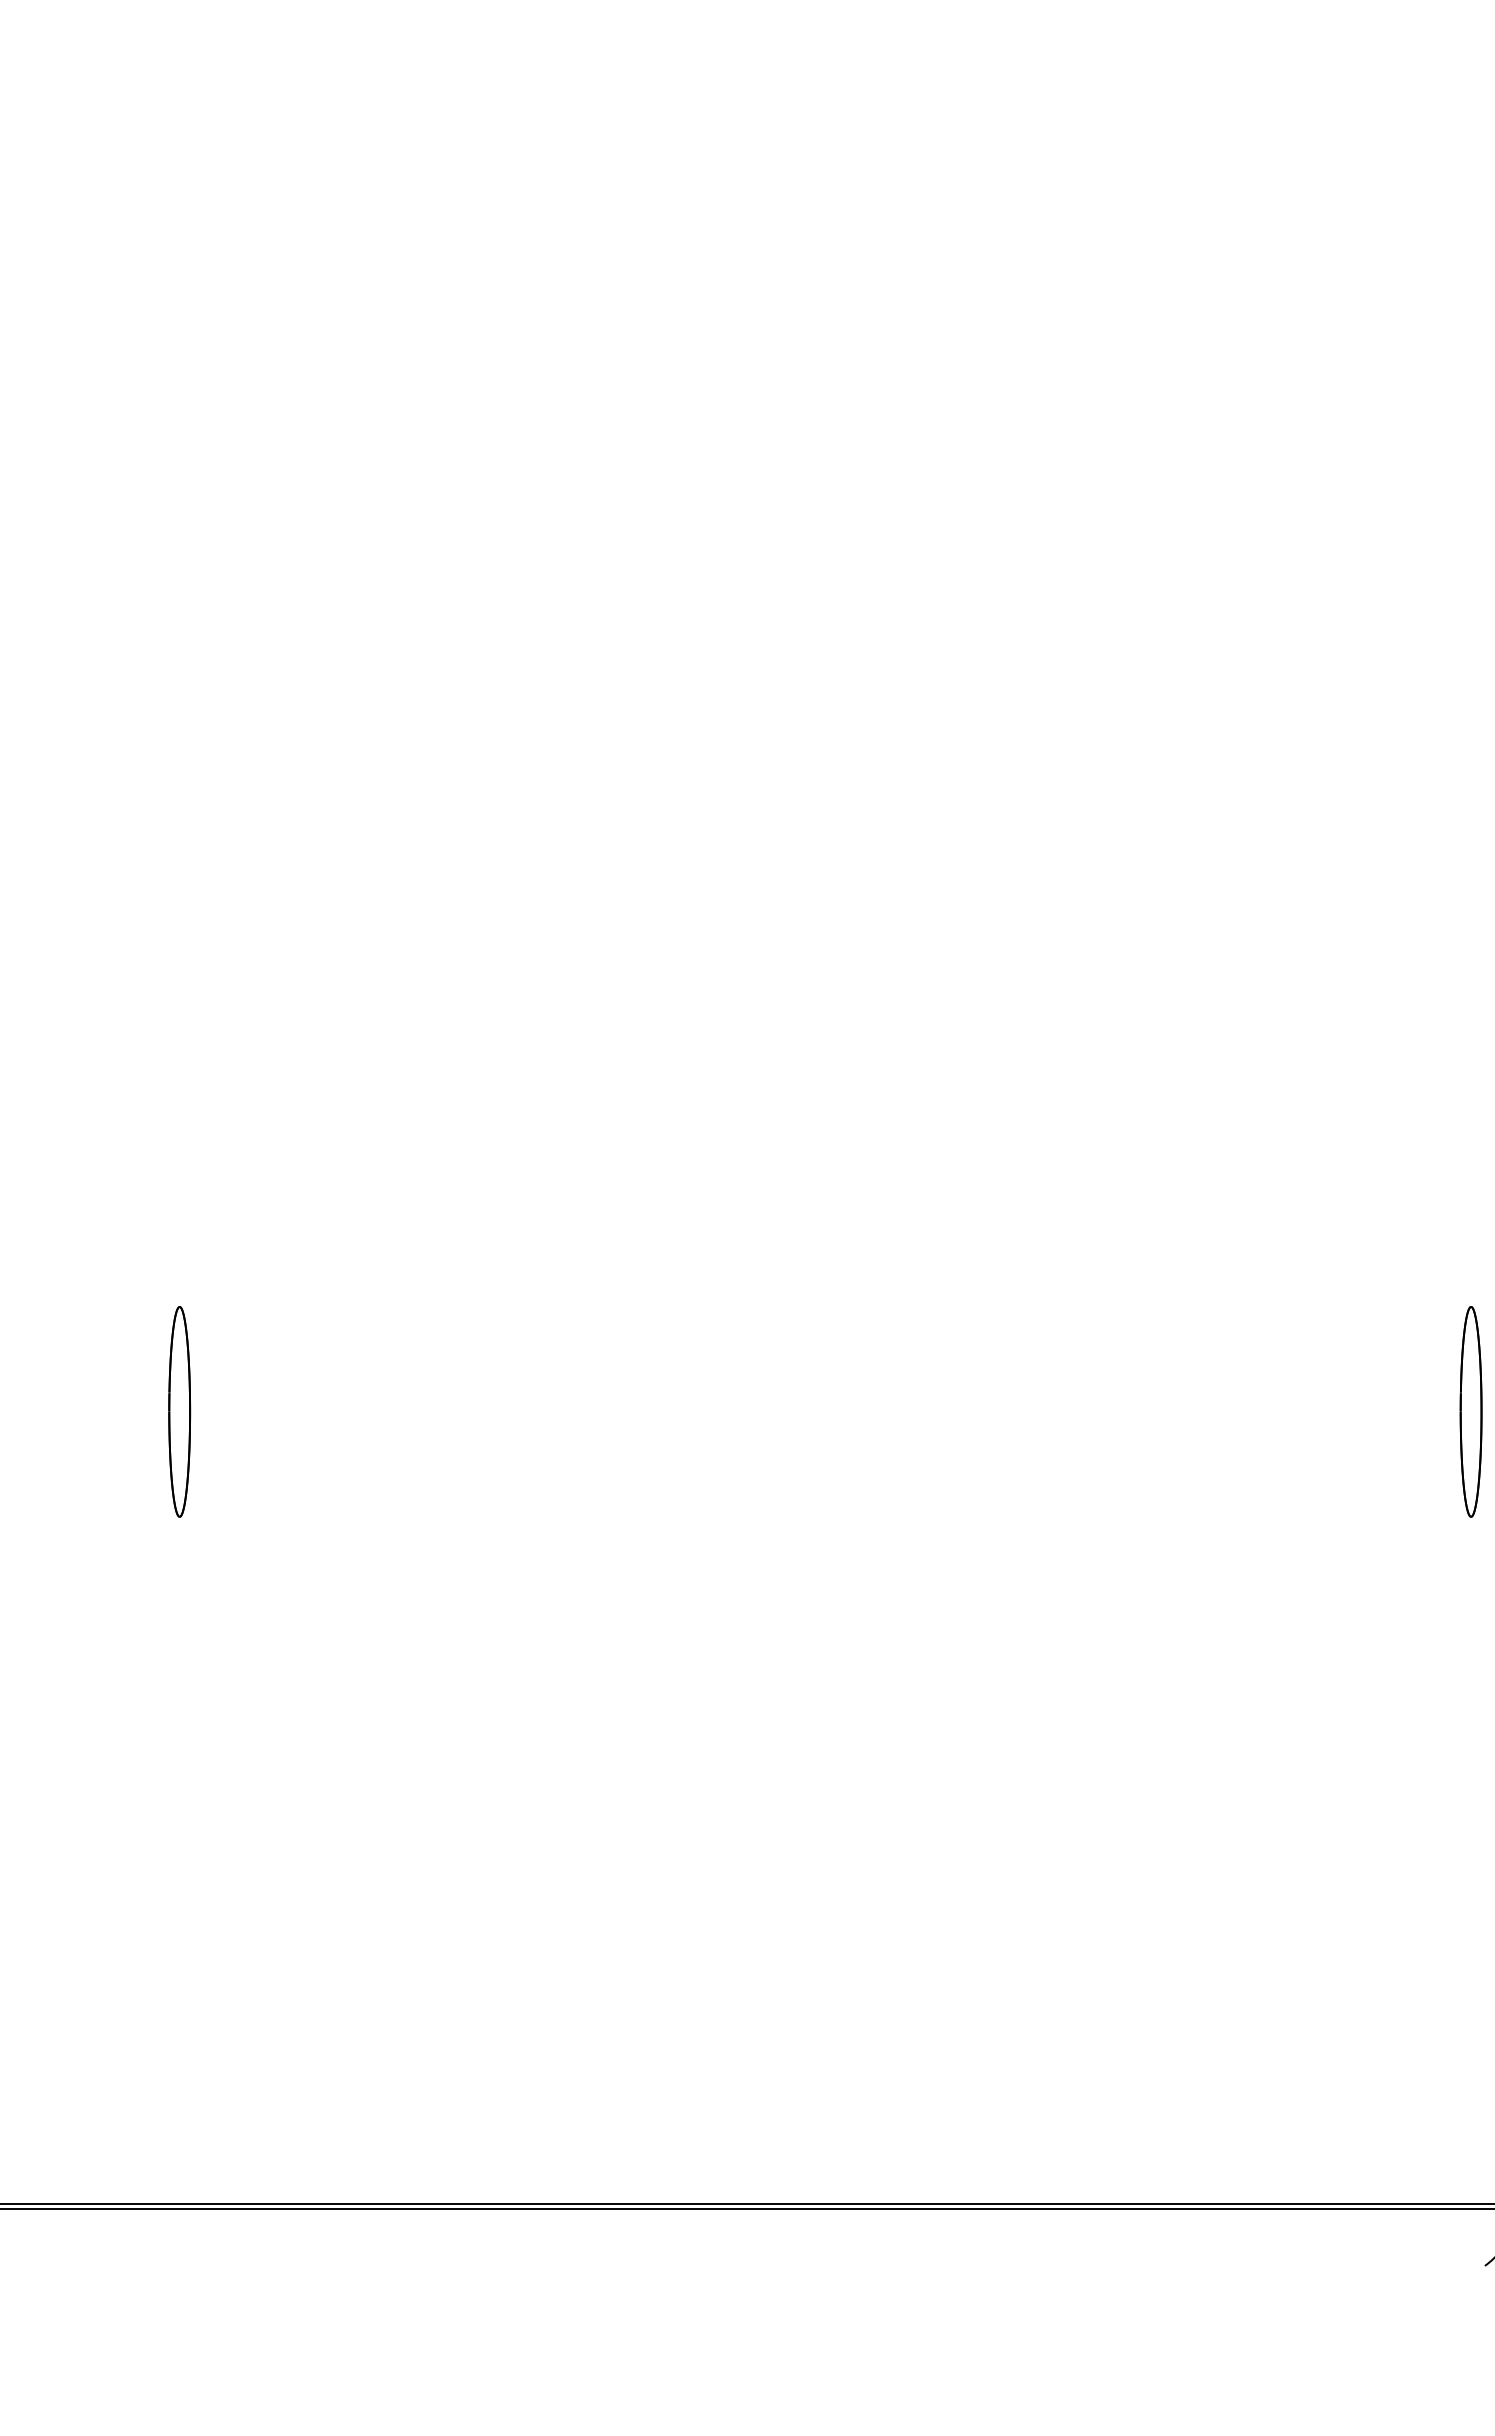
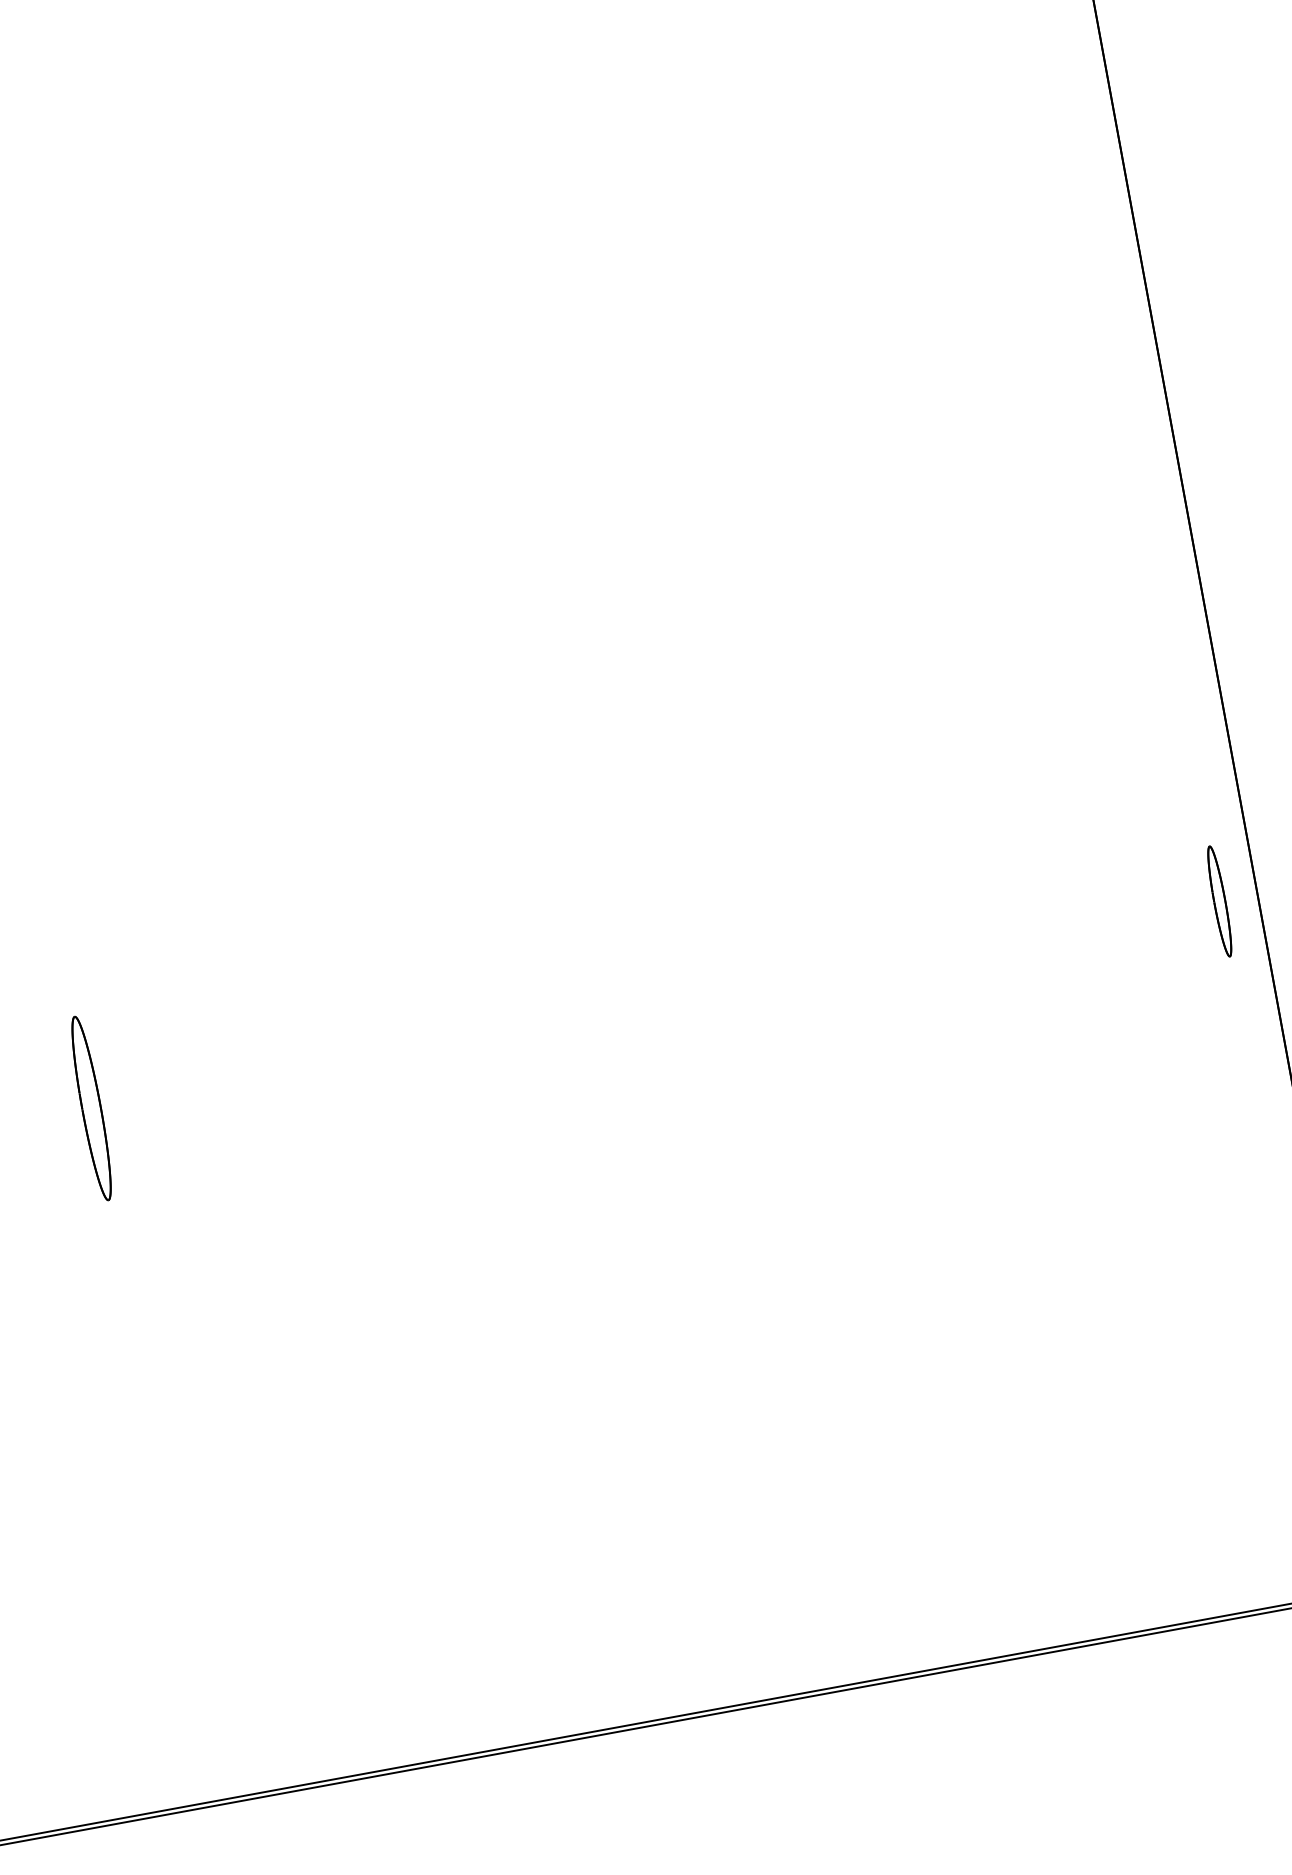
part: (1470, 1411) -> (1219, 901), size x0.6

